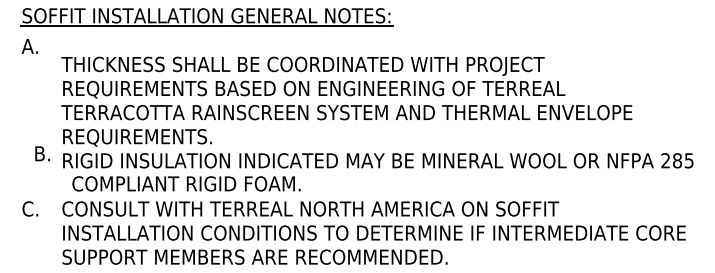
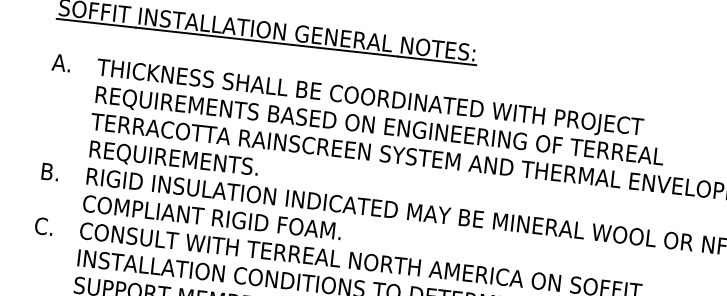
text: (29, 46) -> (61, 63), moved
text: (42, 153) -> (50, 171), moved
text: (186, 183) -> (212, 217), moved

